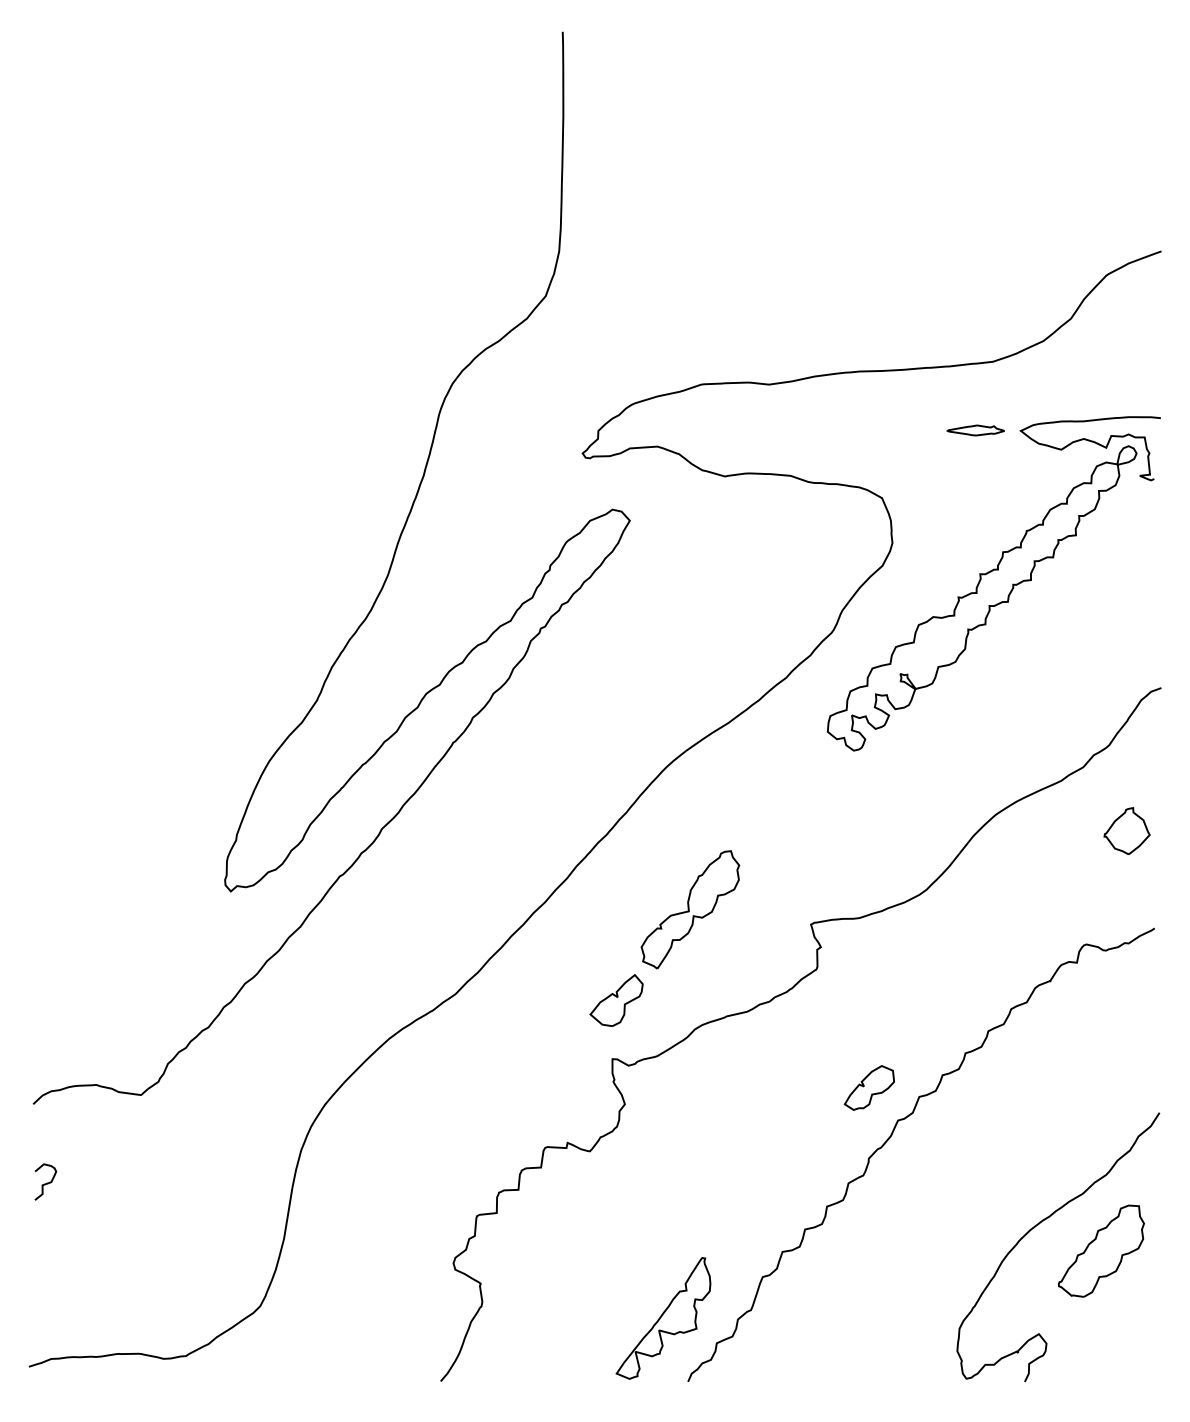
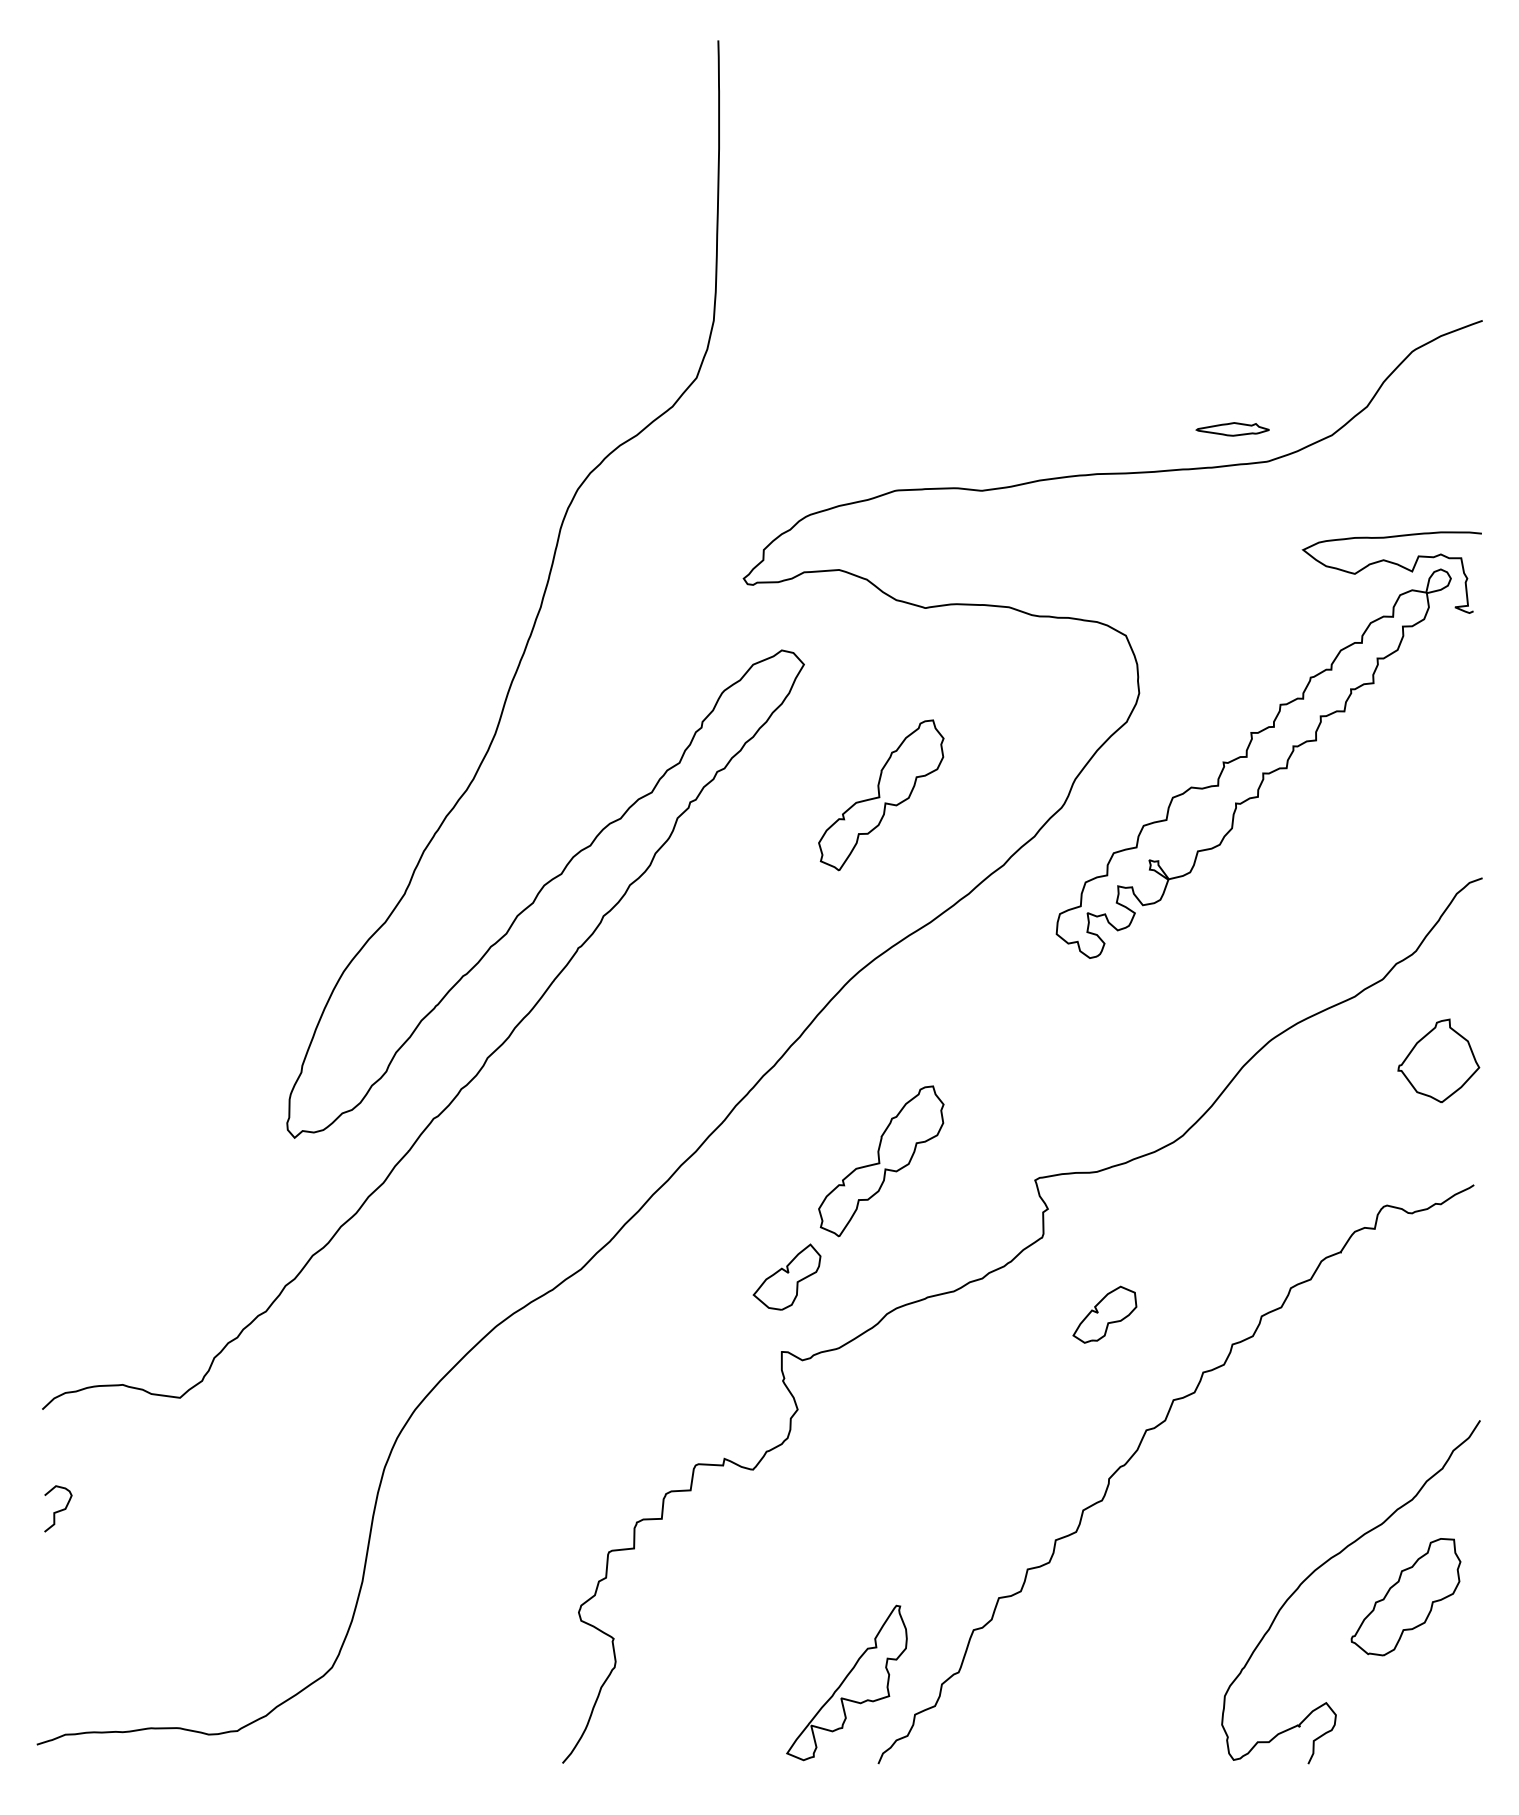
part: (975, 430) -> (1232, 429), moved
part: (690, 623) -> (881, 795), added
part: (1126, 830) -> (1438, 1060), size x1.4
part: (869, 1087) -> (1104, 1314), moved

